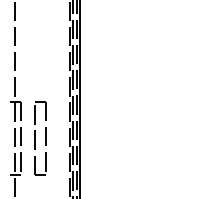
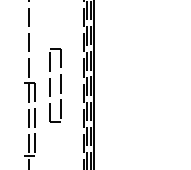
part: (40, 138) -> (54, 85), moved

